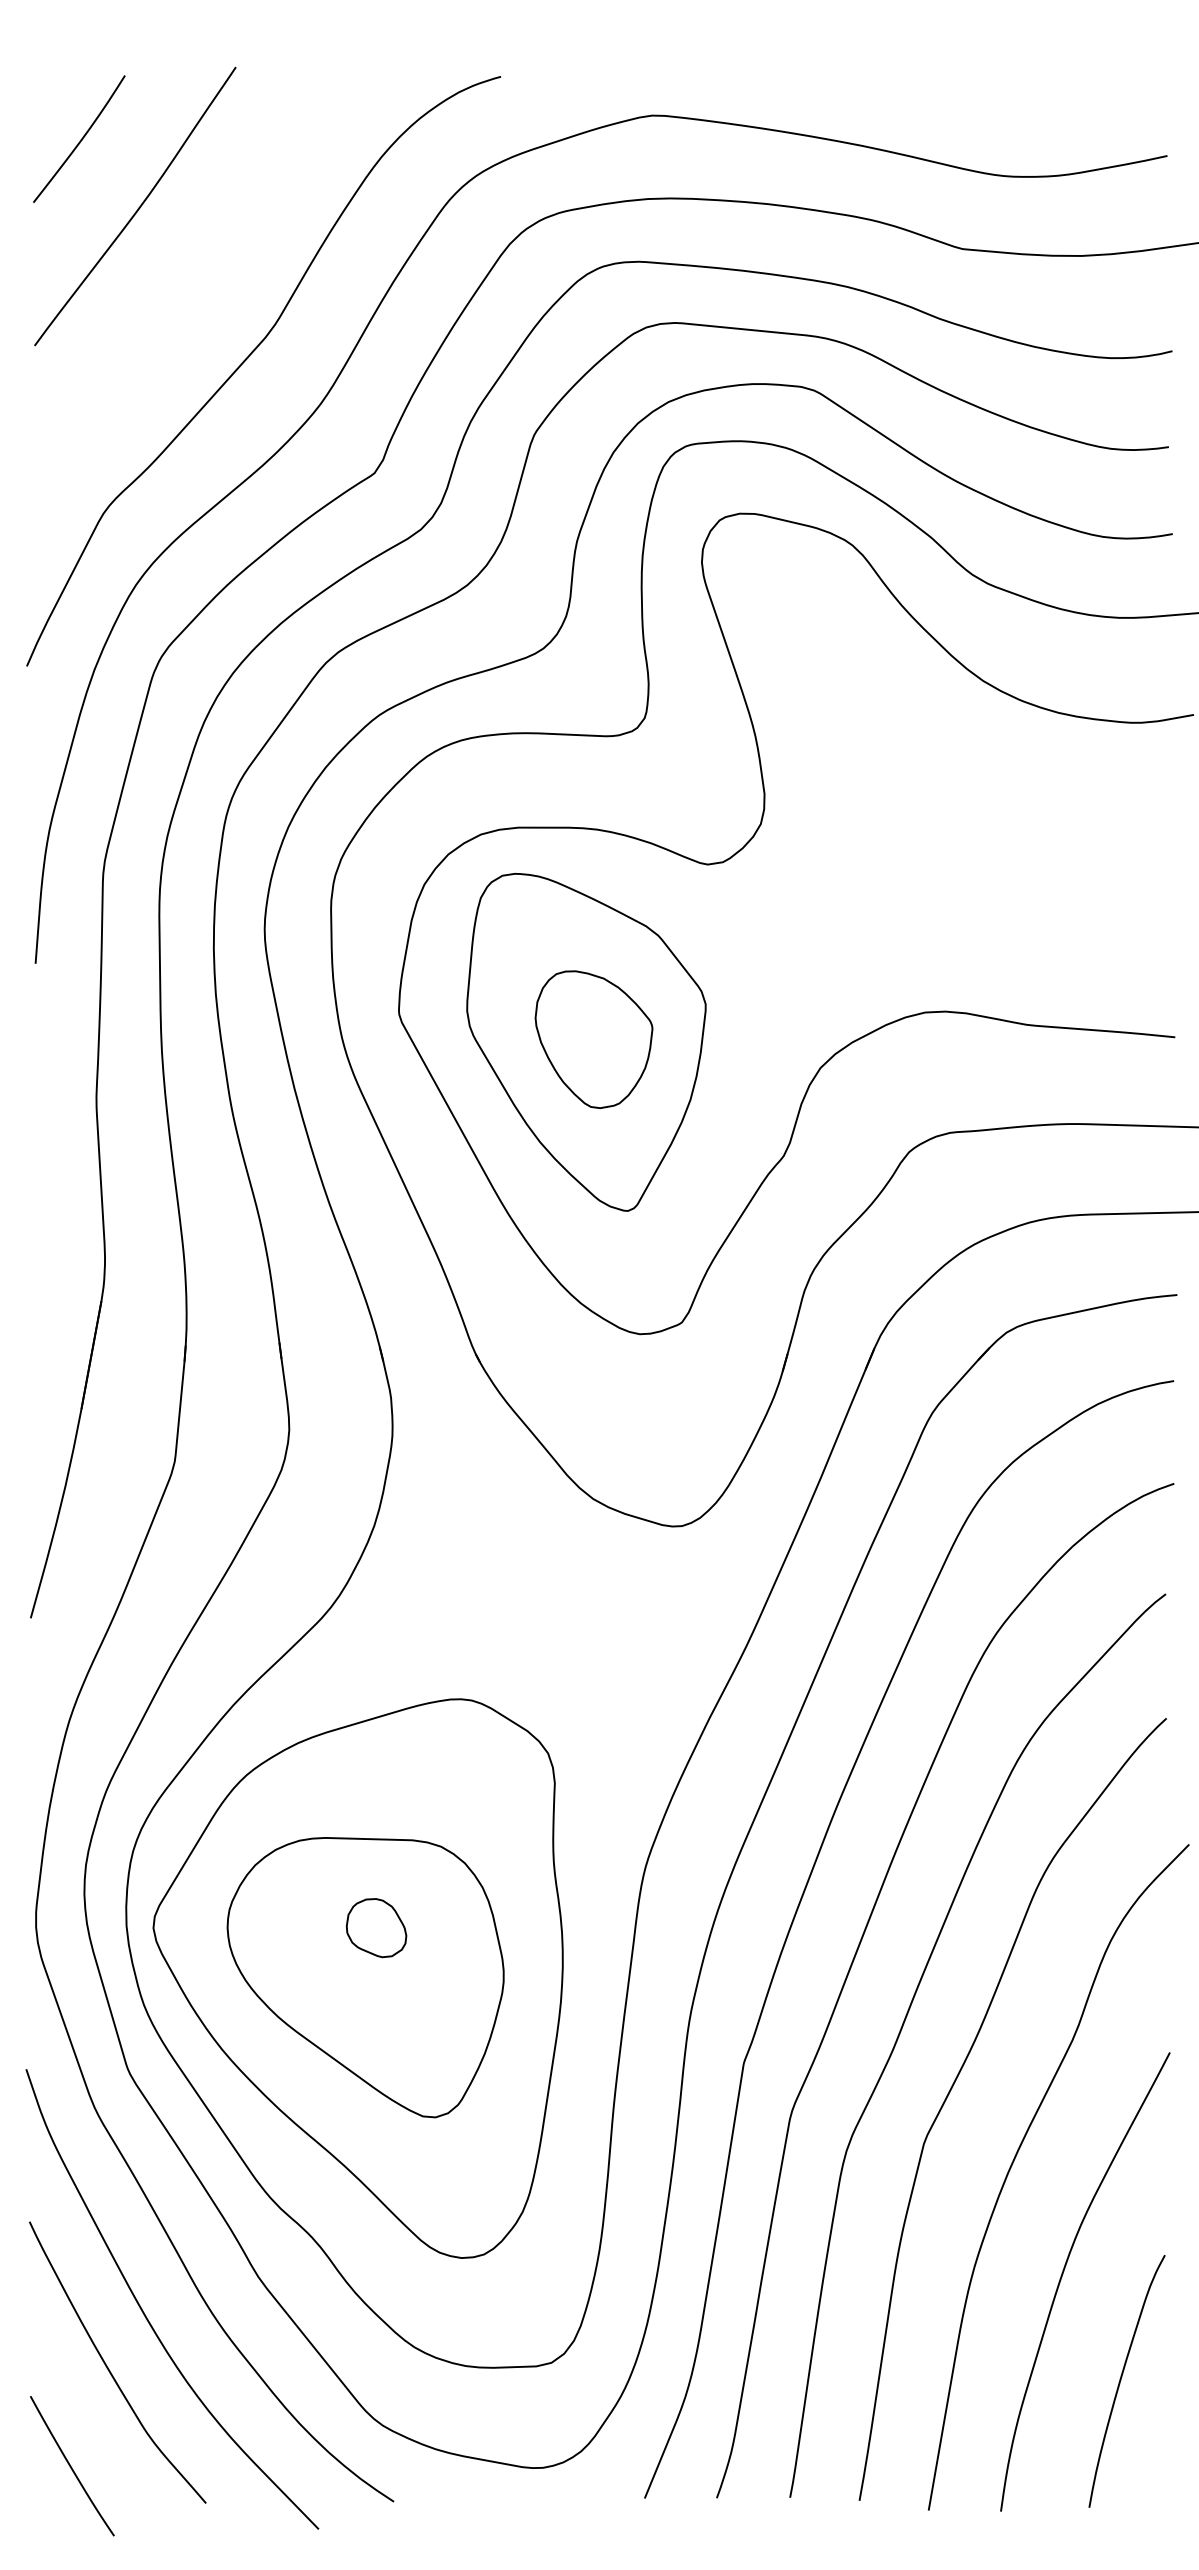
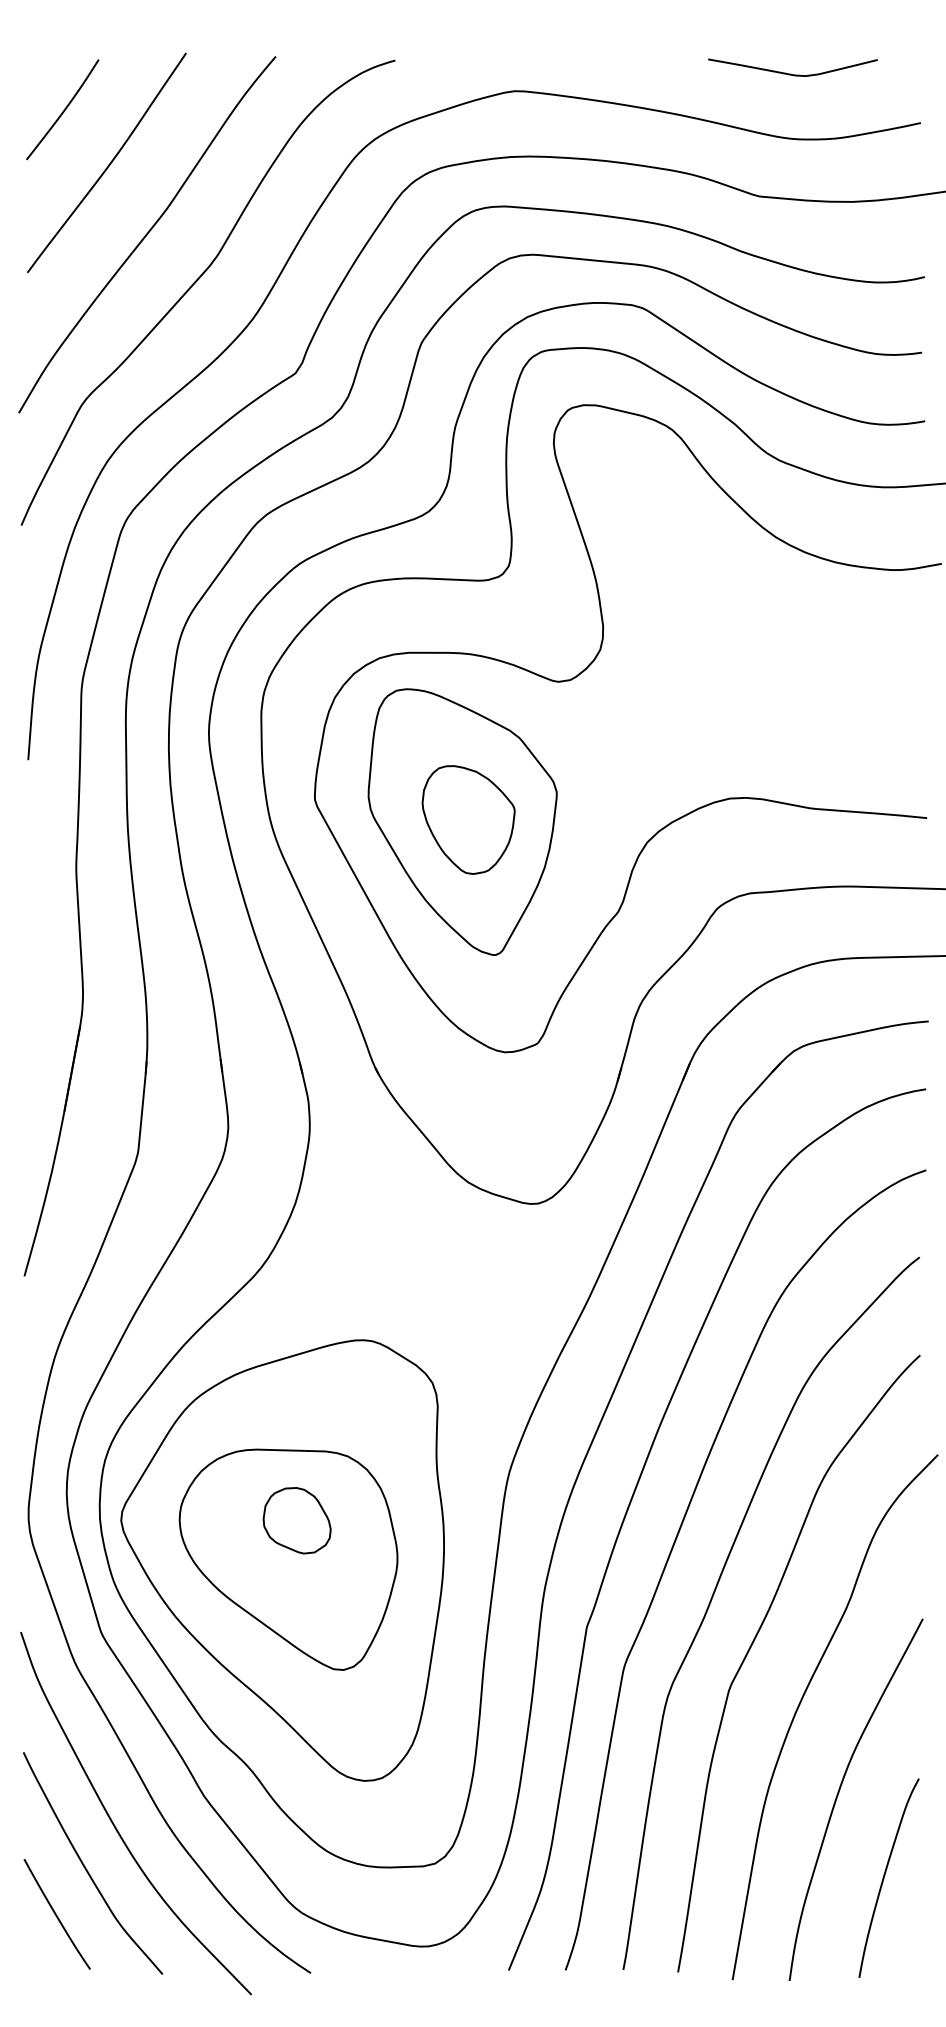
curve: (1002, 93) -> (790, 73), added
curve: (186, 297) -> (147, 234), added
part: (376, 1927) -> (297, 1520), size x1.43
curve: (71, 2466) -> (56, 1914), moved

